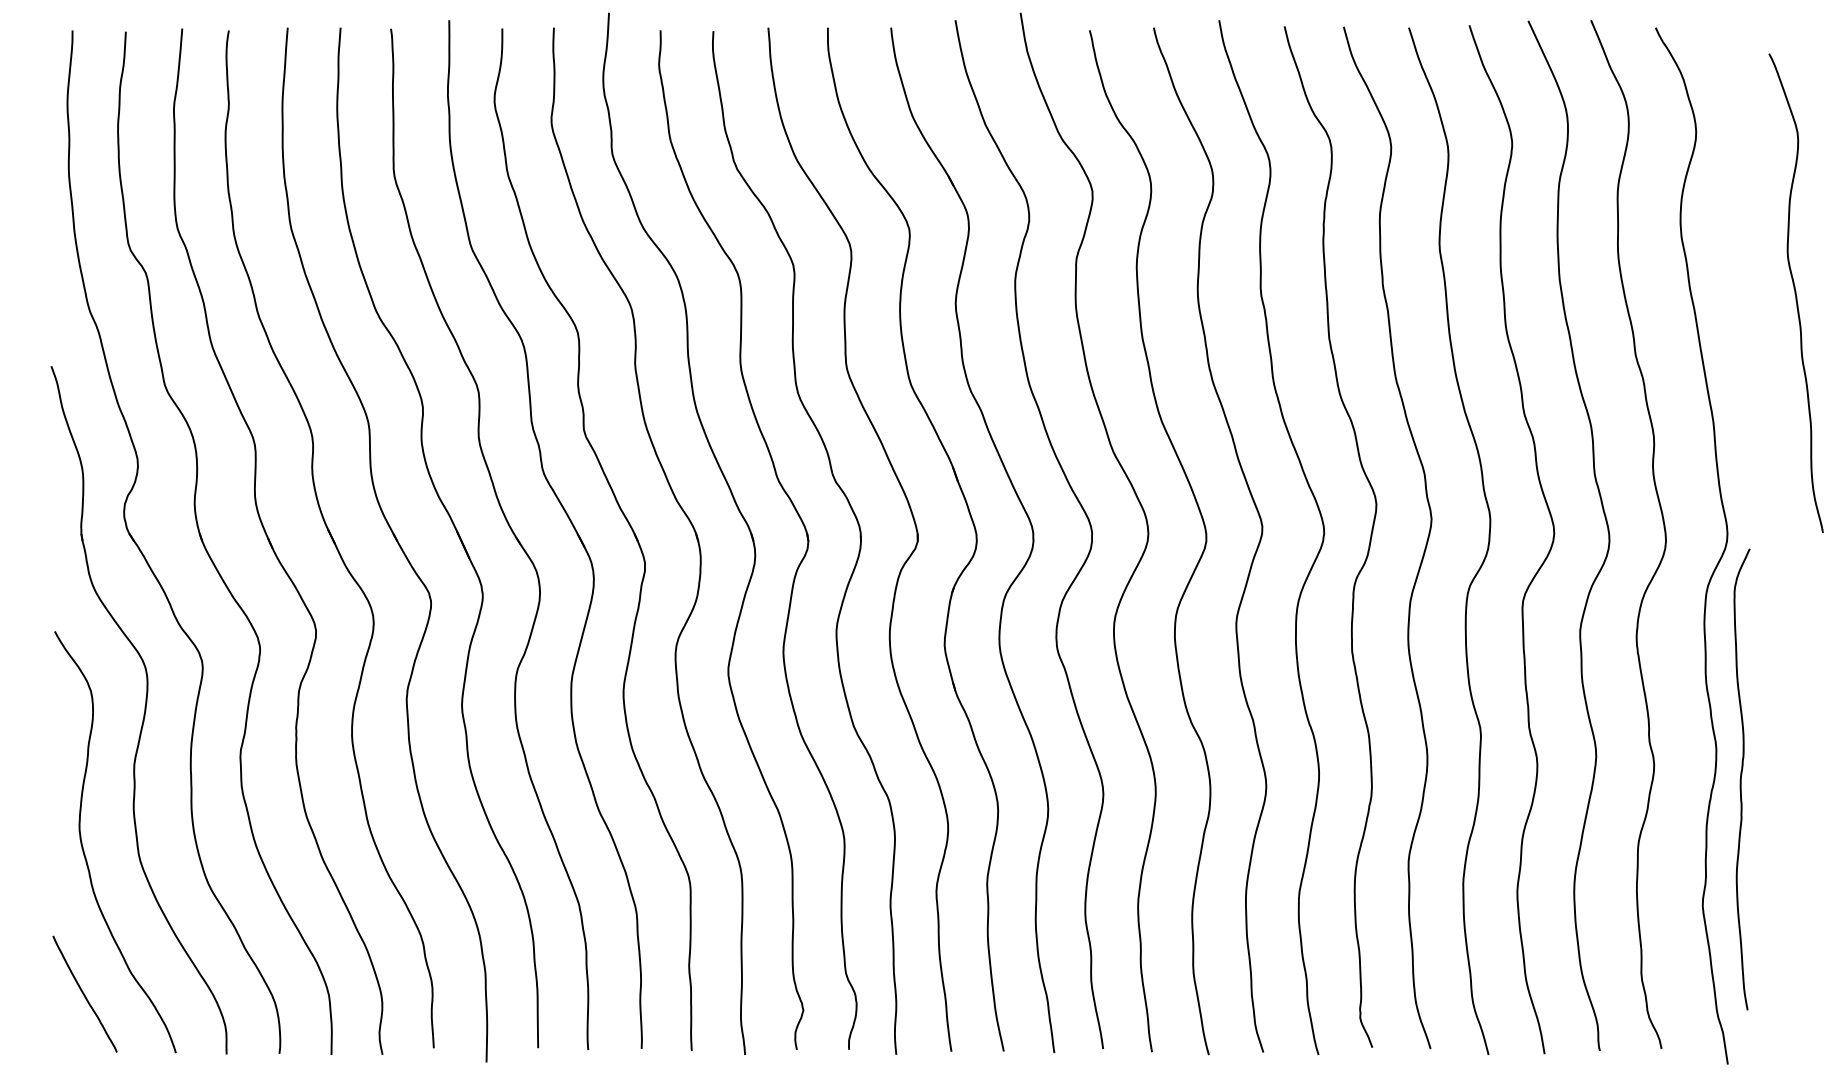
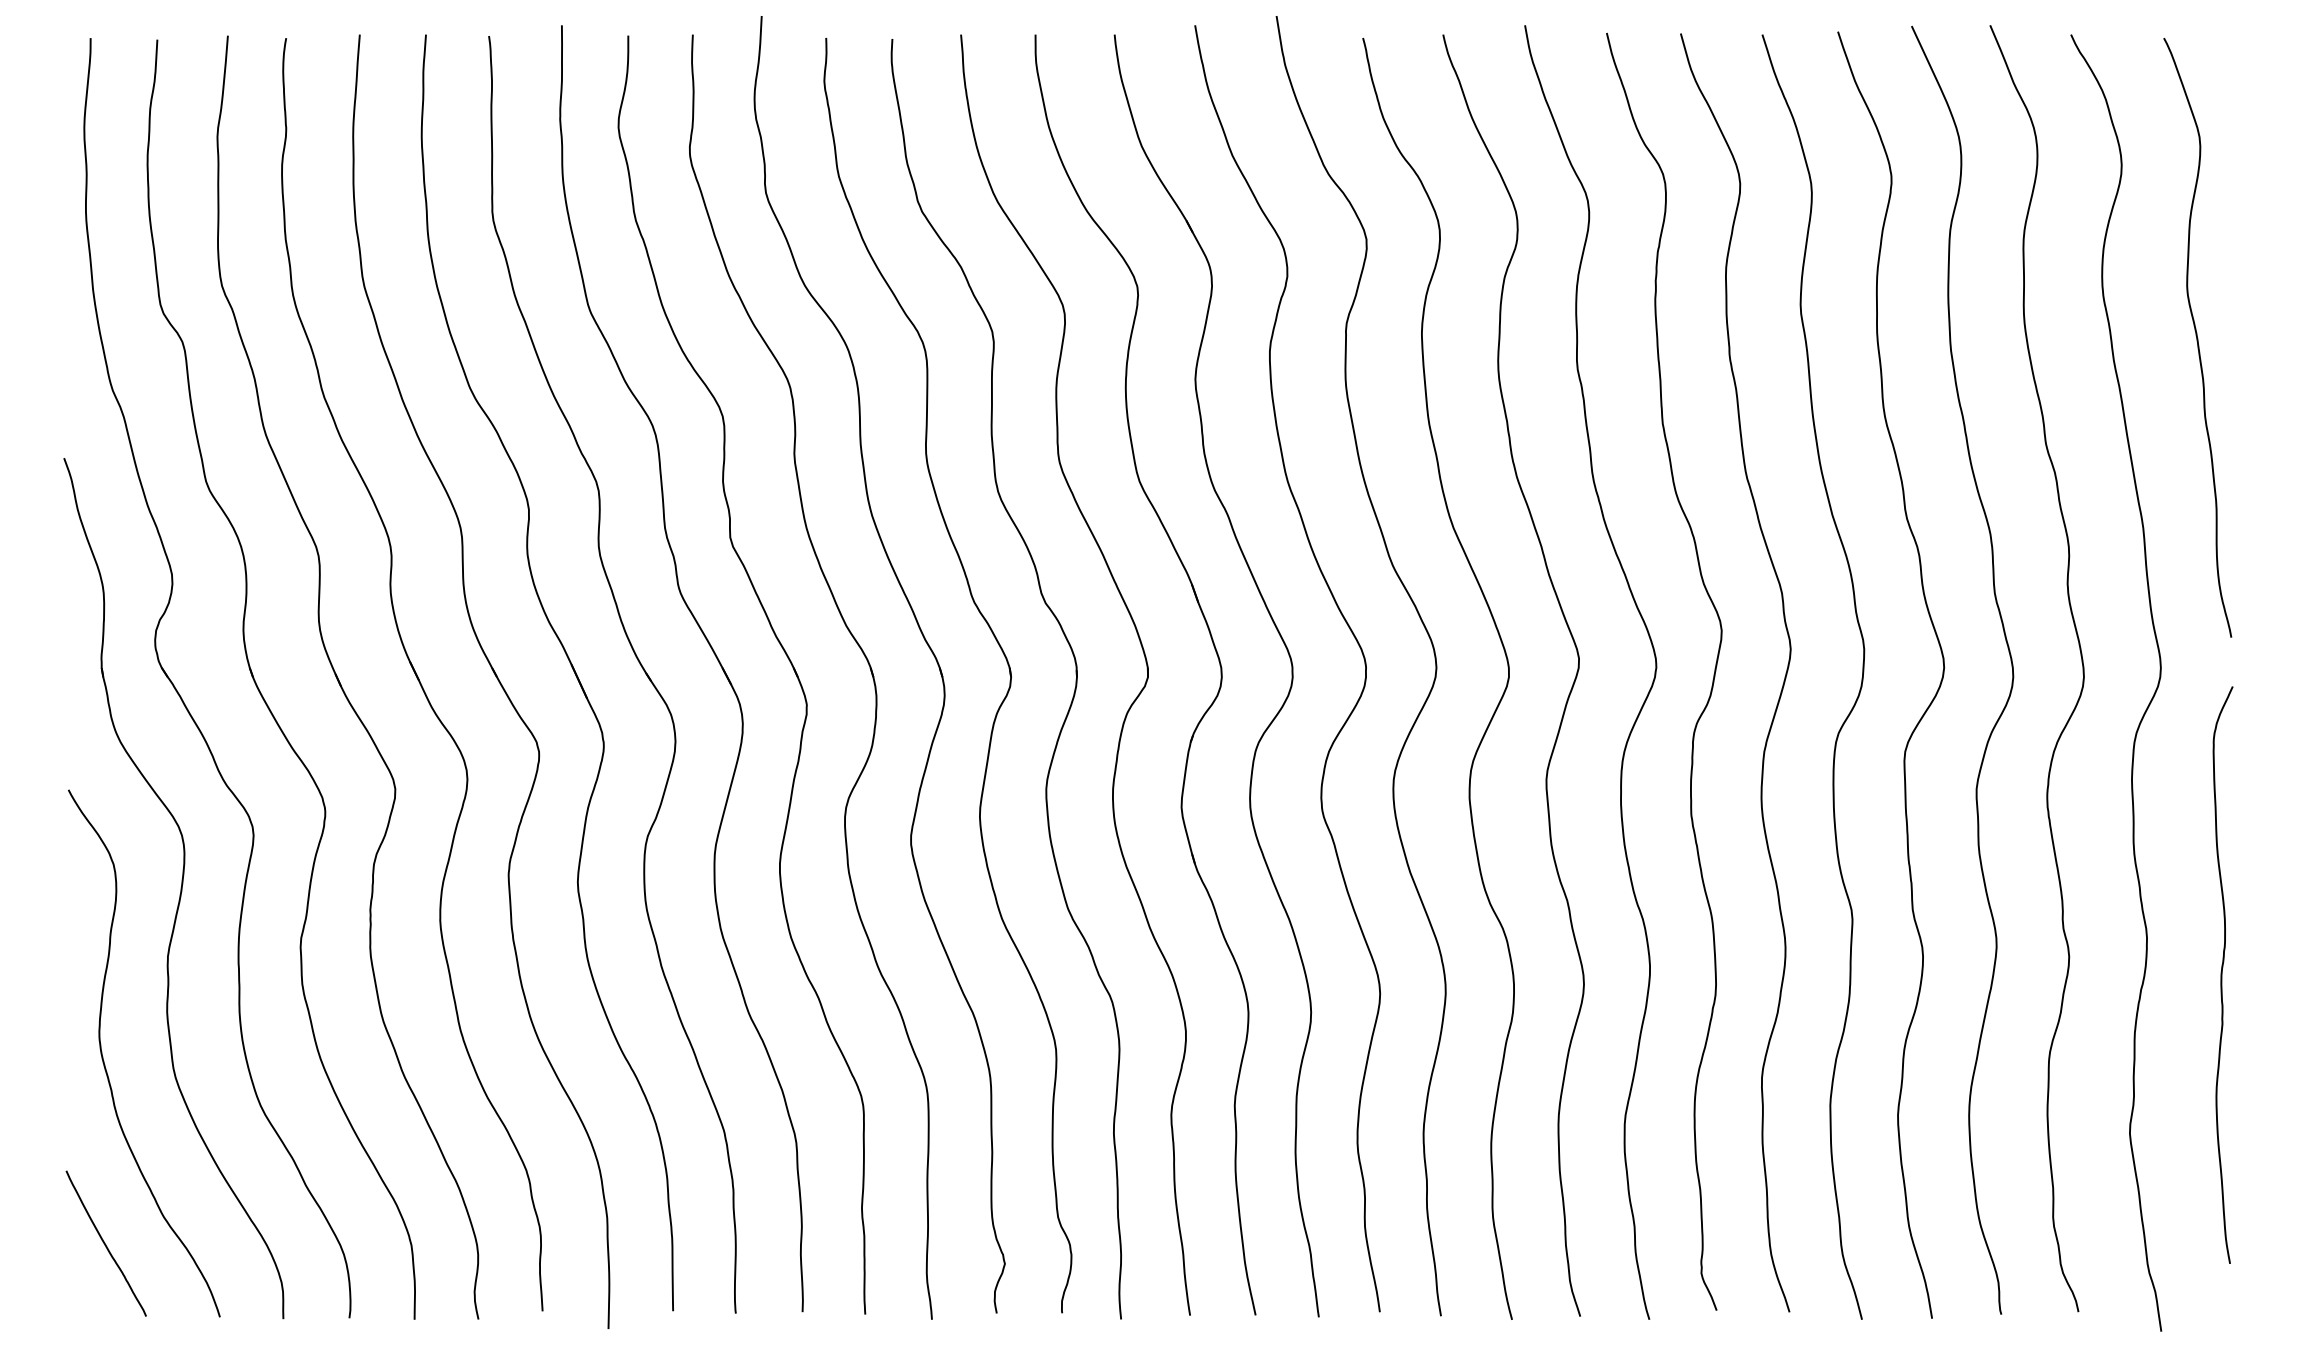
curve: (1795, 292) -> (2197, 337), moved
curve: (1741, 779) -> (2222, 974), moved

